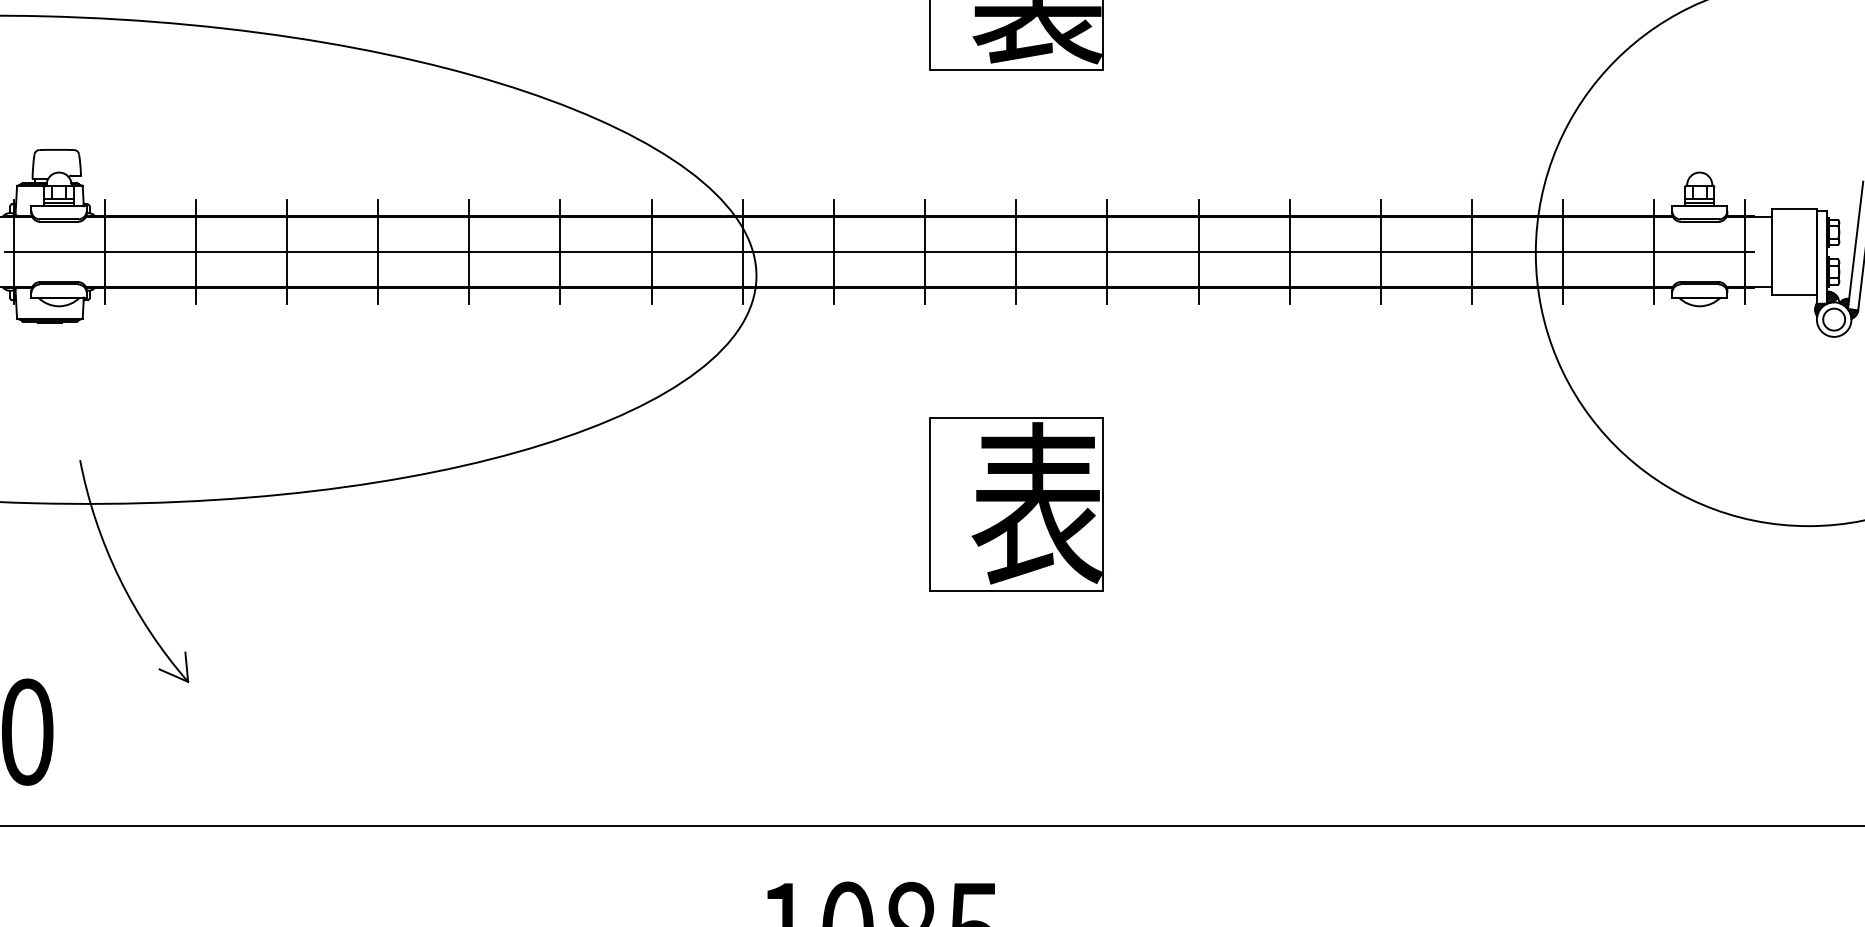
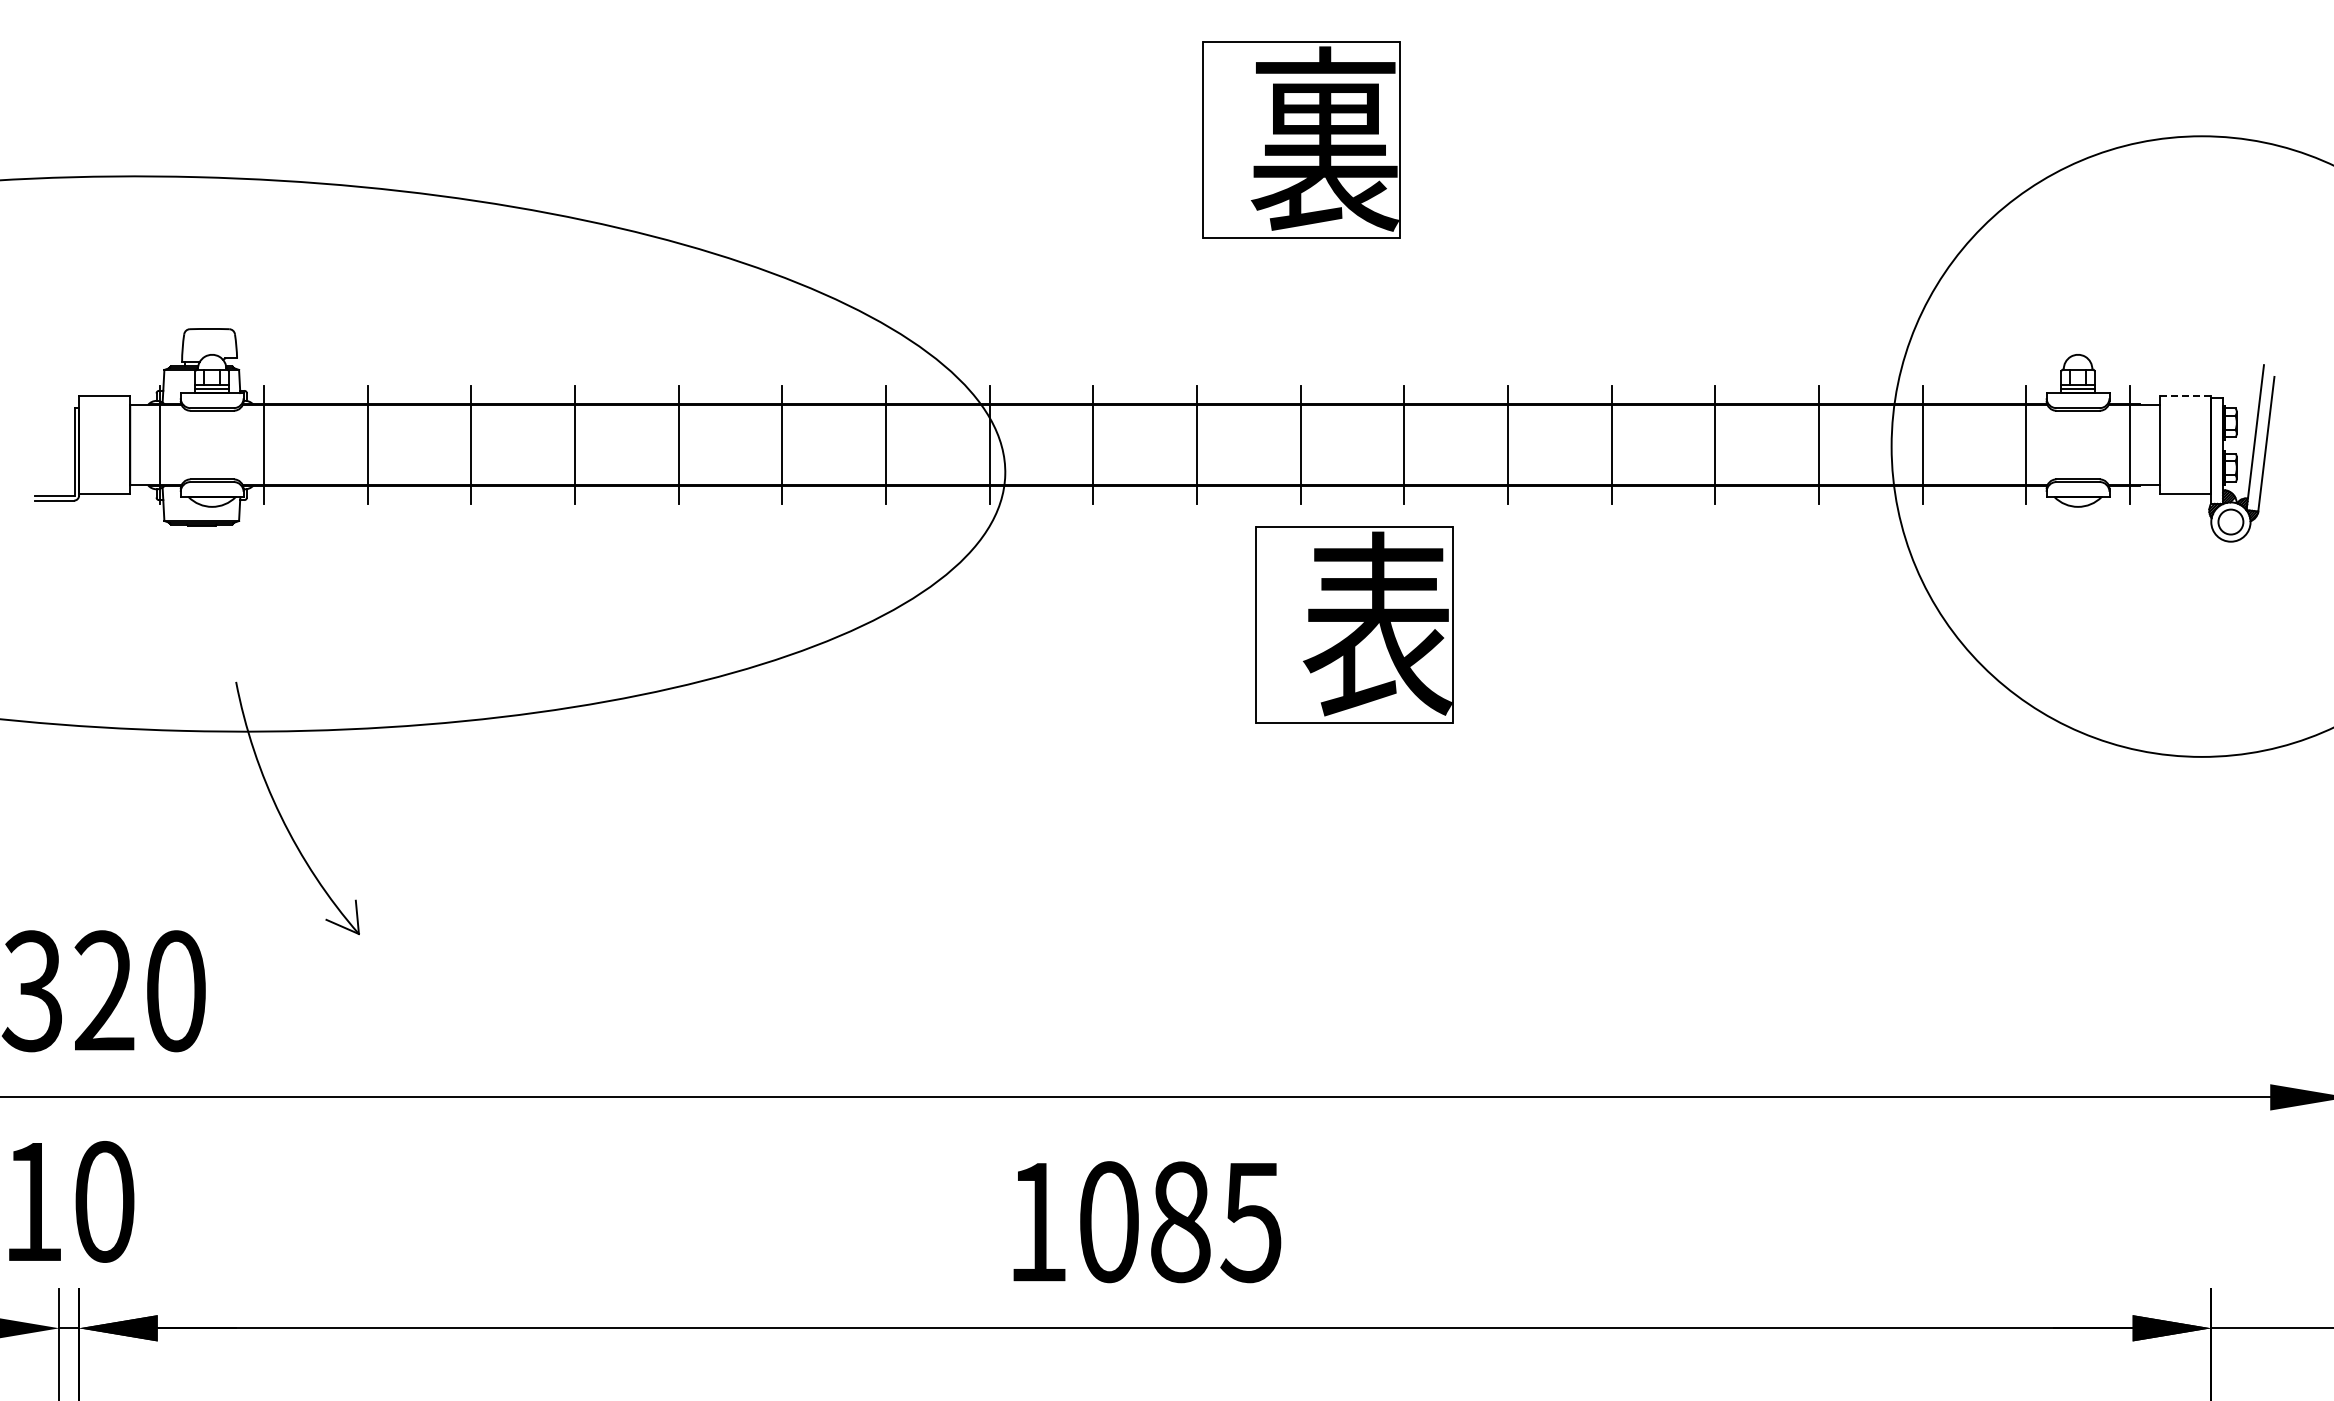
line: (1794, 208) -> (2185, 395), solid -> dashed
line: (878, 252) -> (1144, 445), removed
part: (1016, 503) -> (1354, 624), moved

